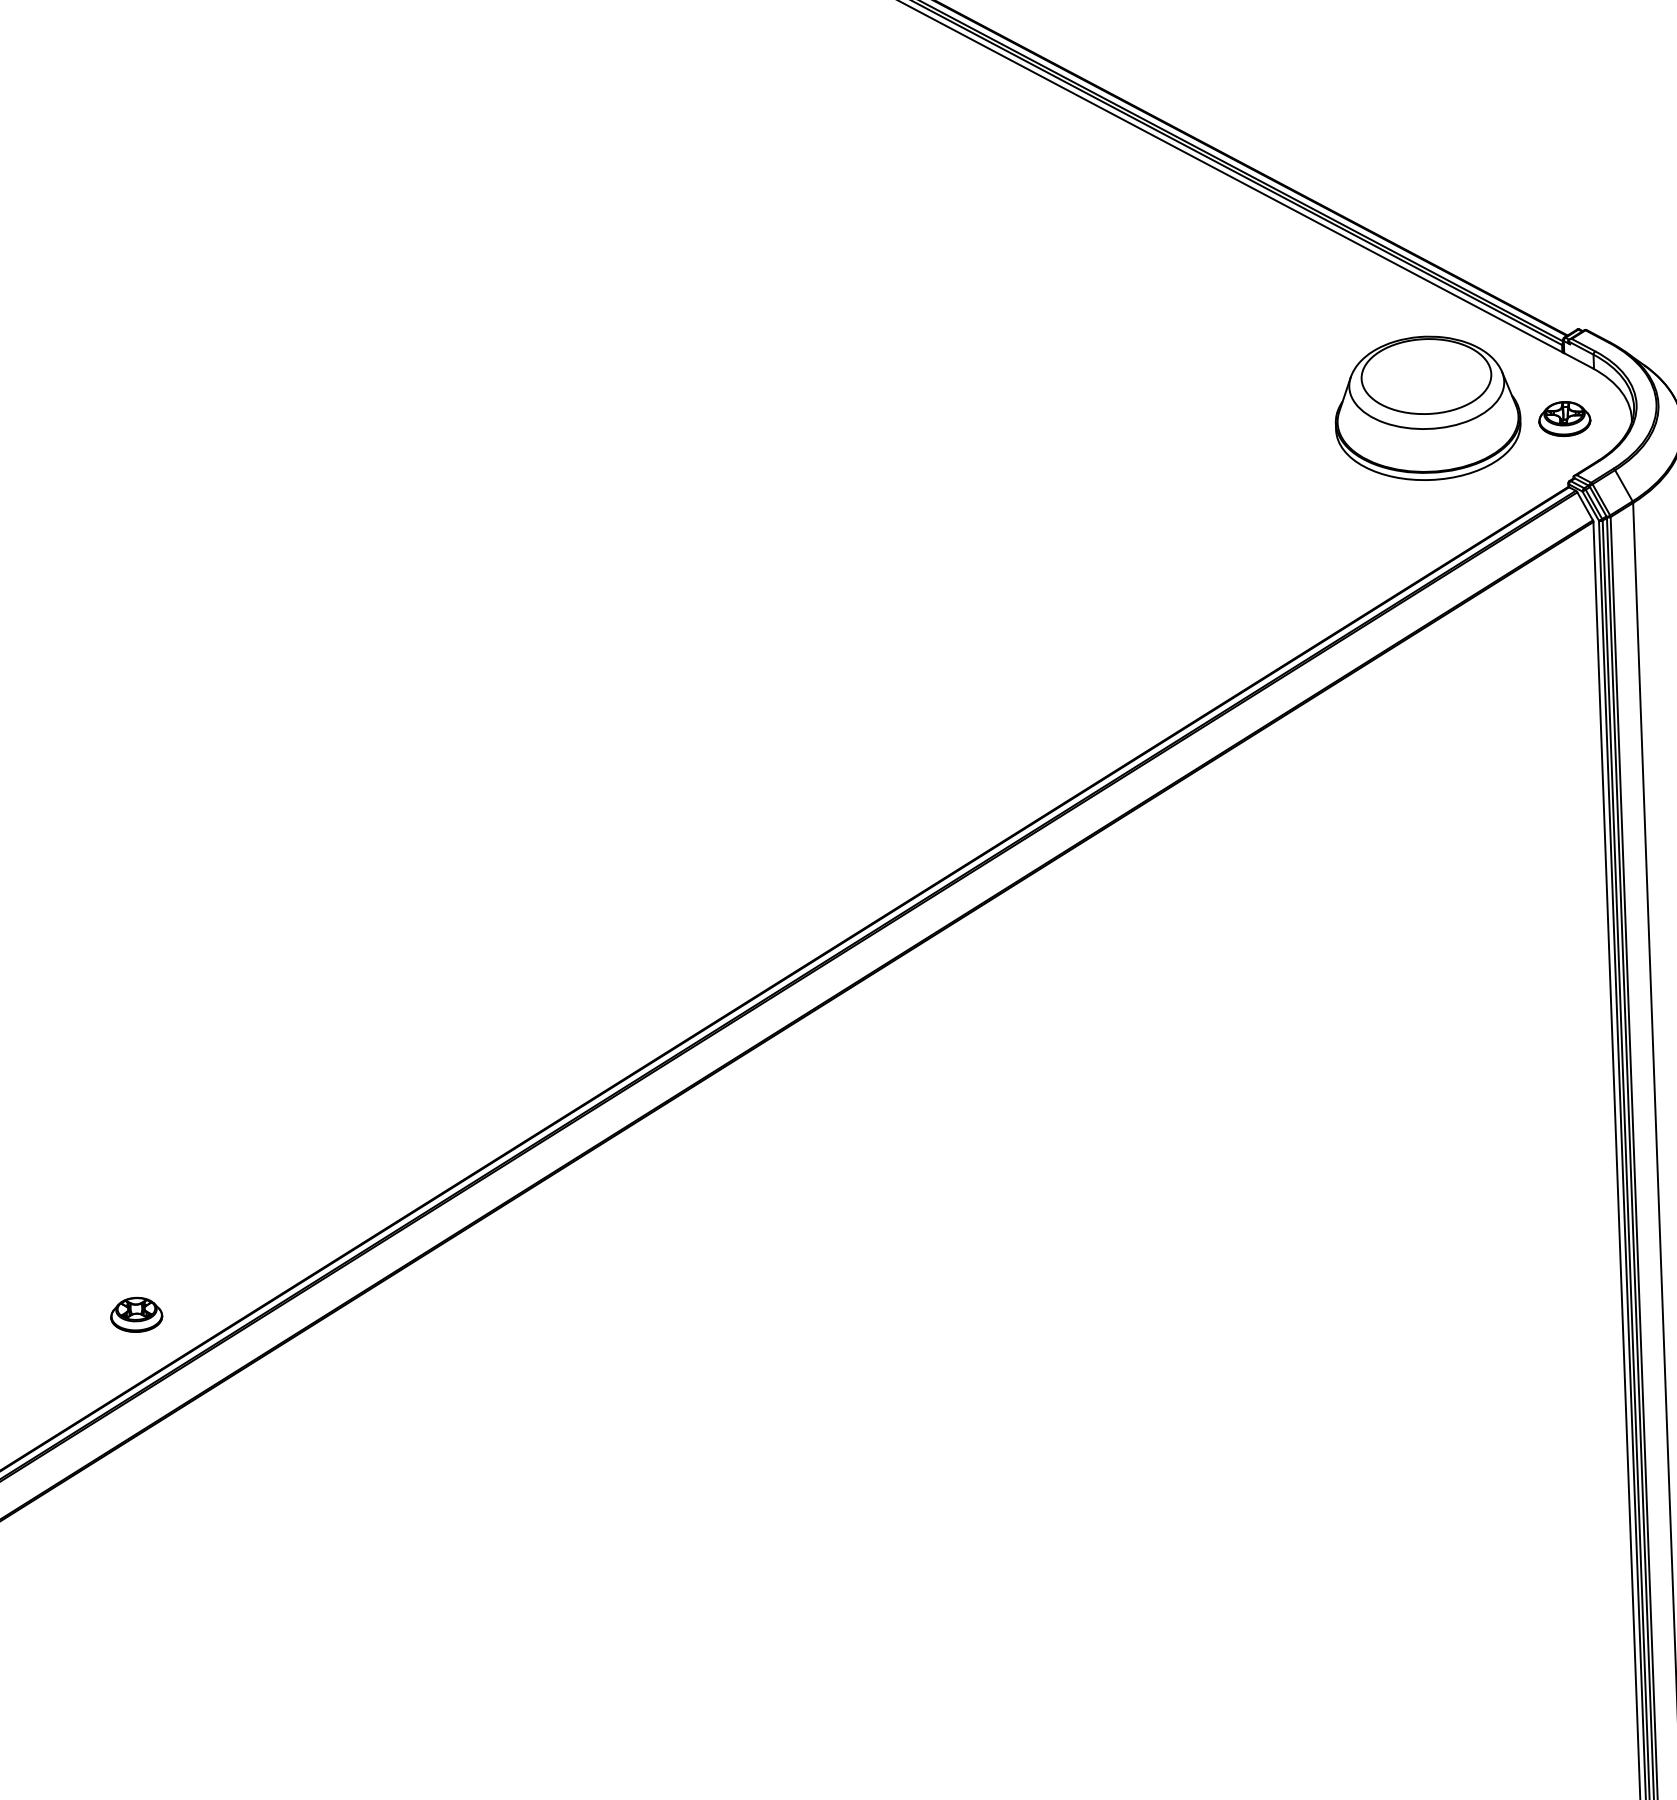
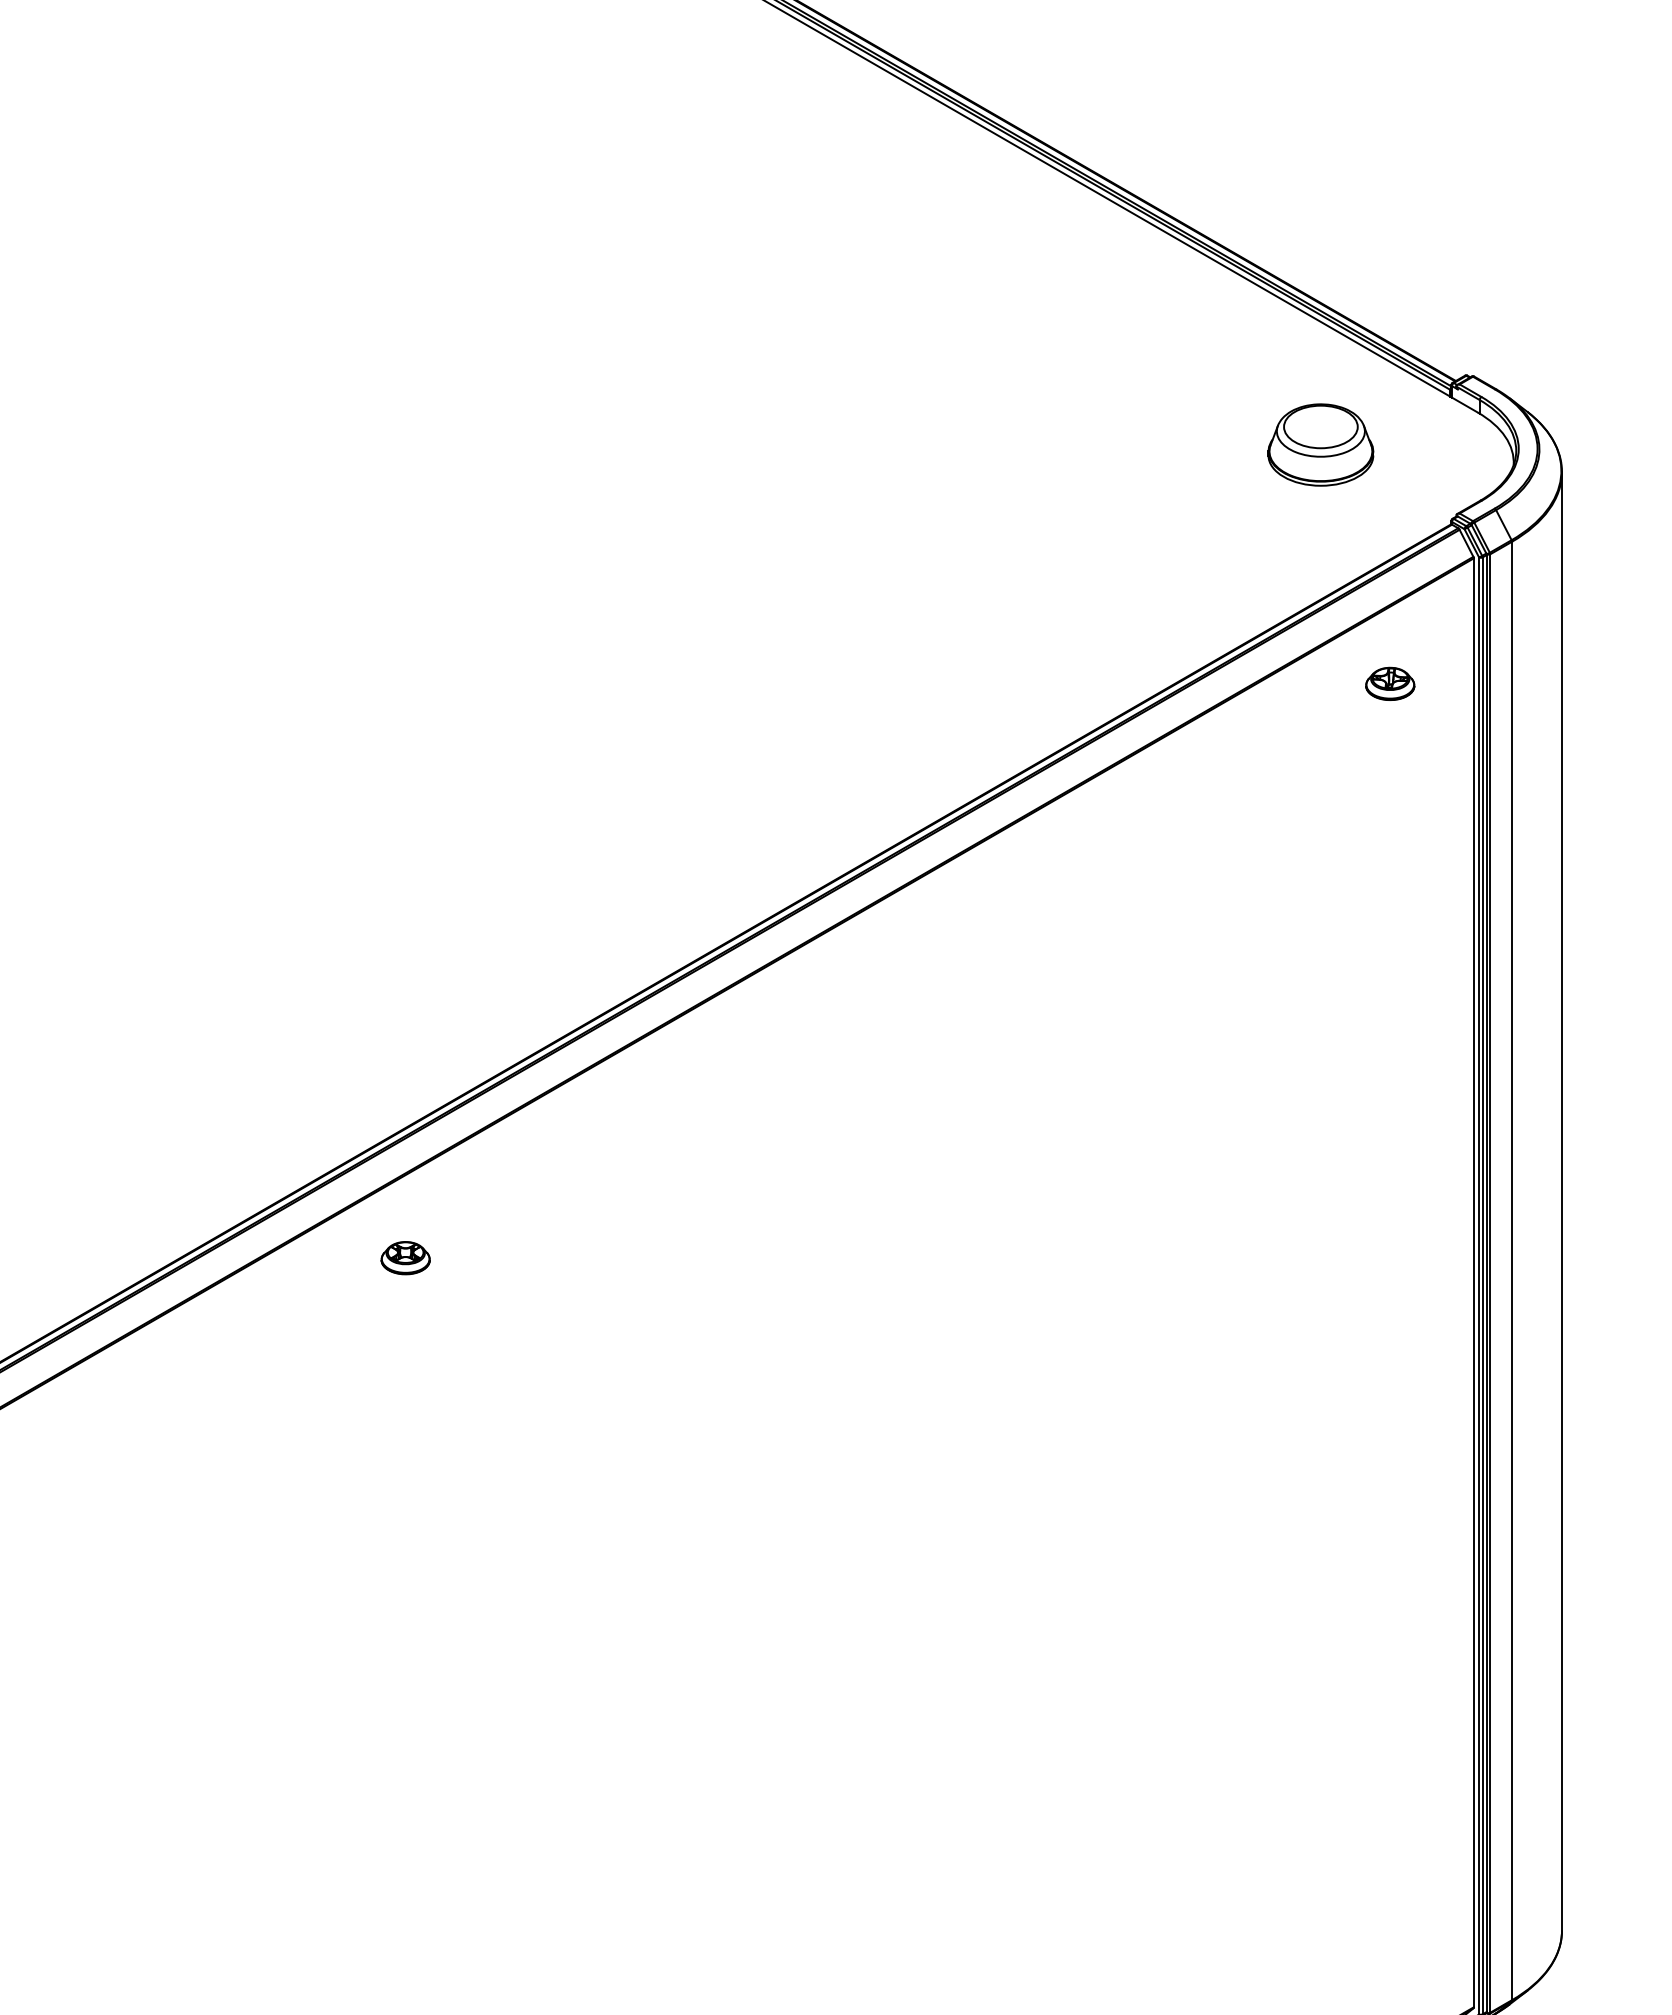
part: (1427, 407) -> (1320, 444), size x0.6
part: (1565, 418) -> (1390, 683), moved
part: (136, 1315) -> (405, 1258), moved

